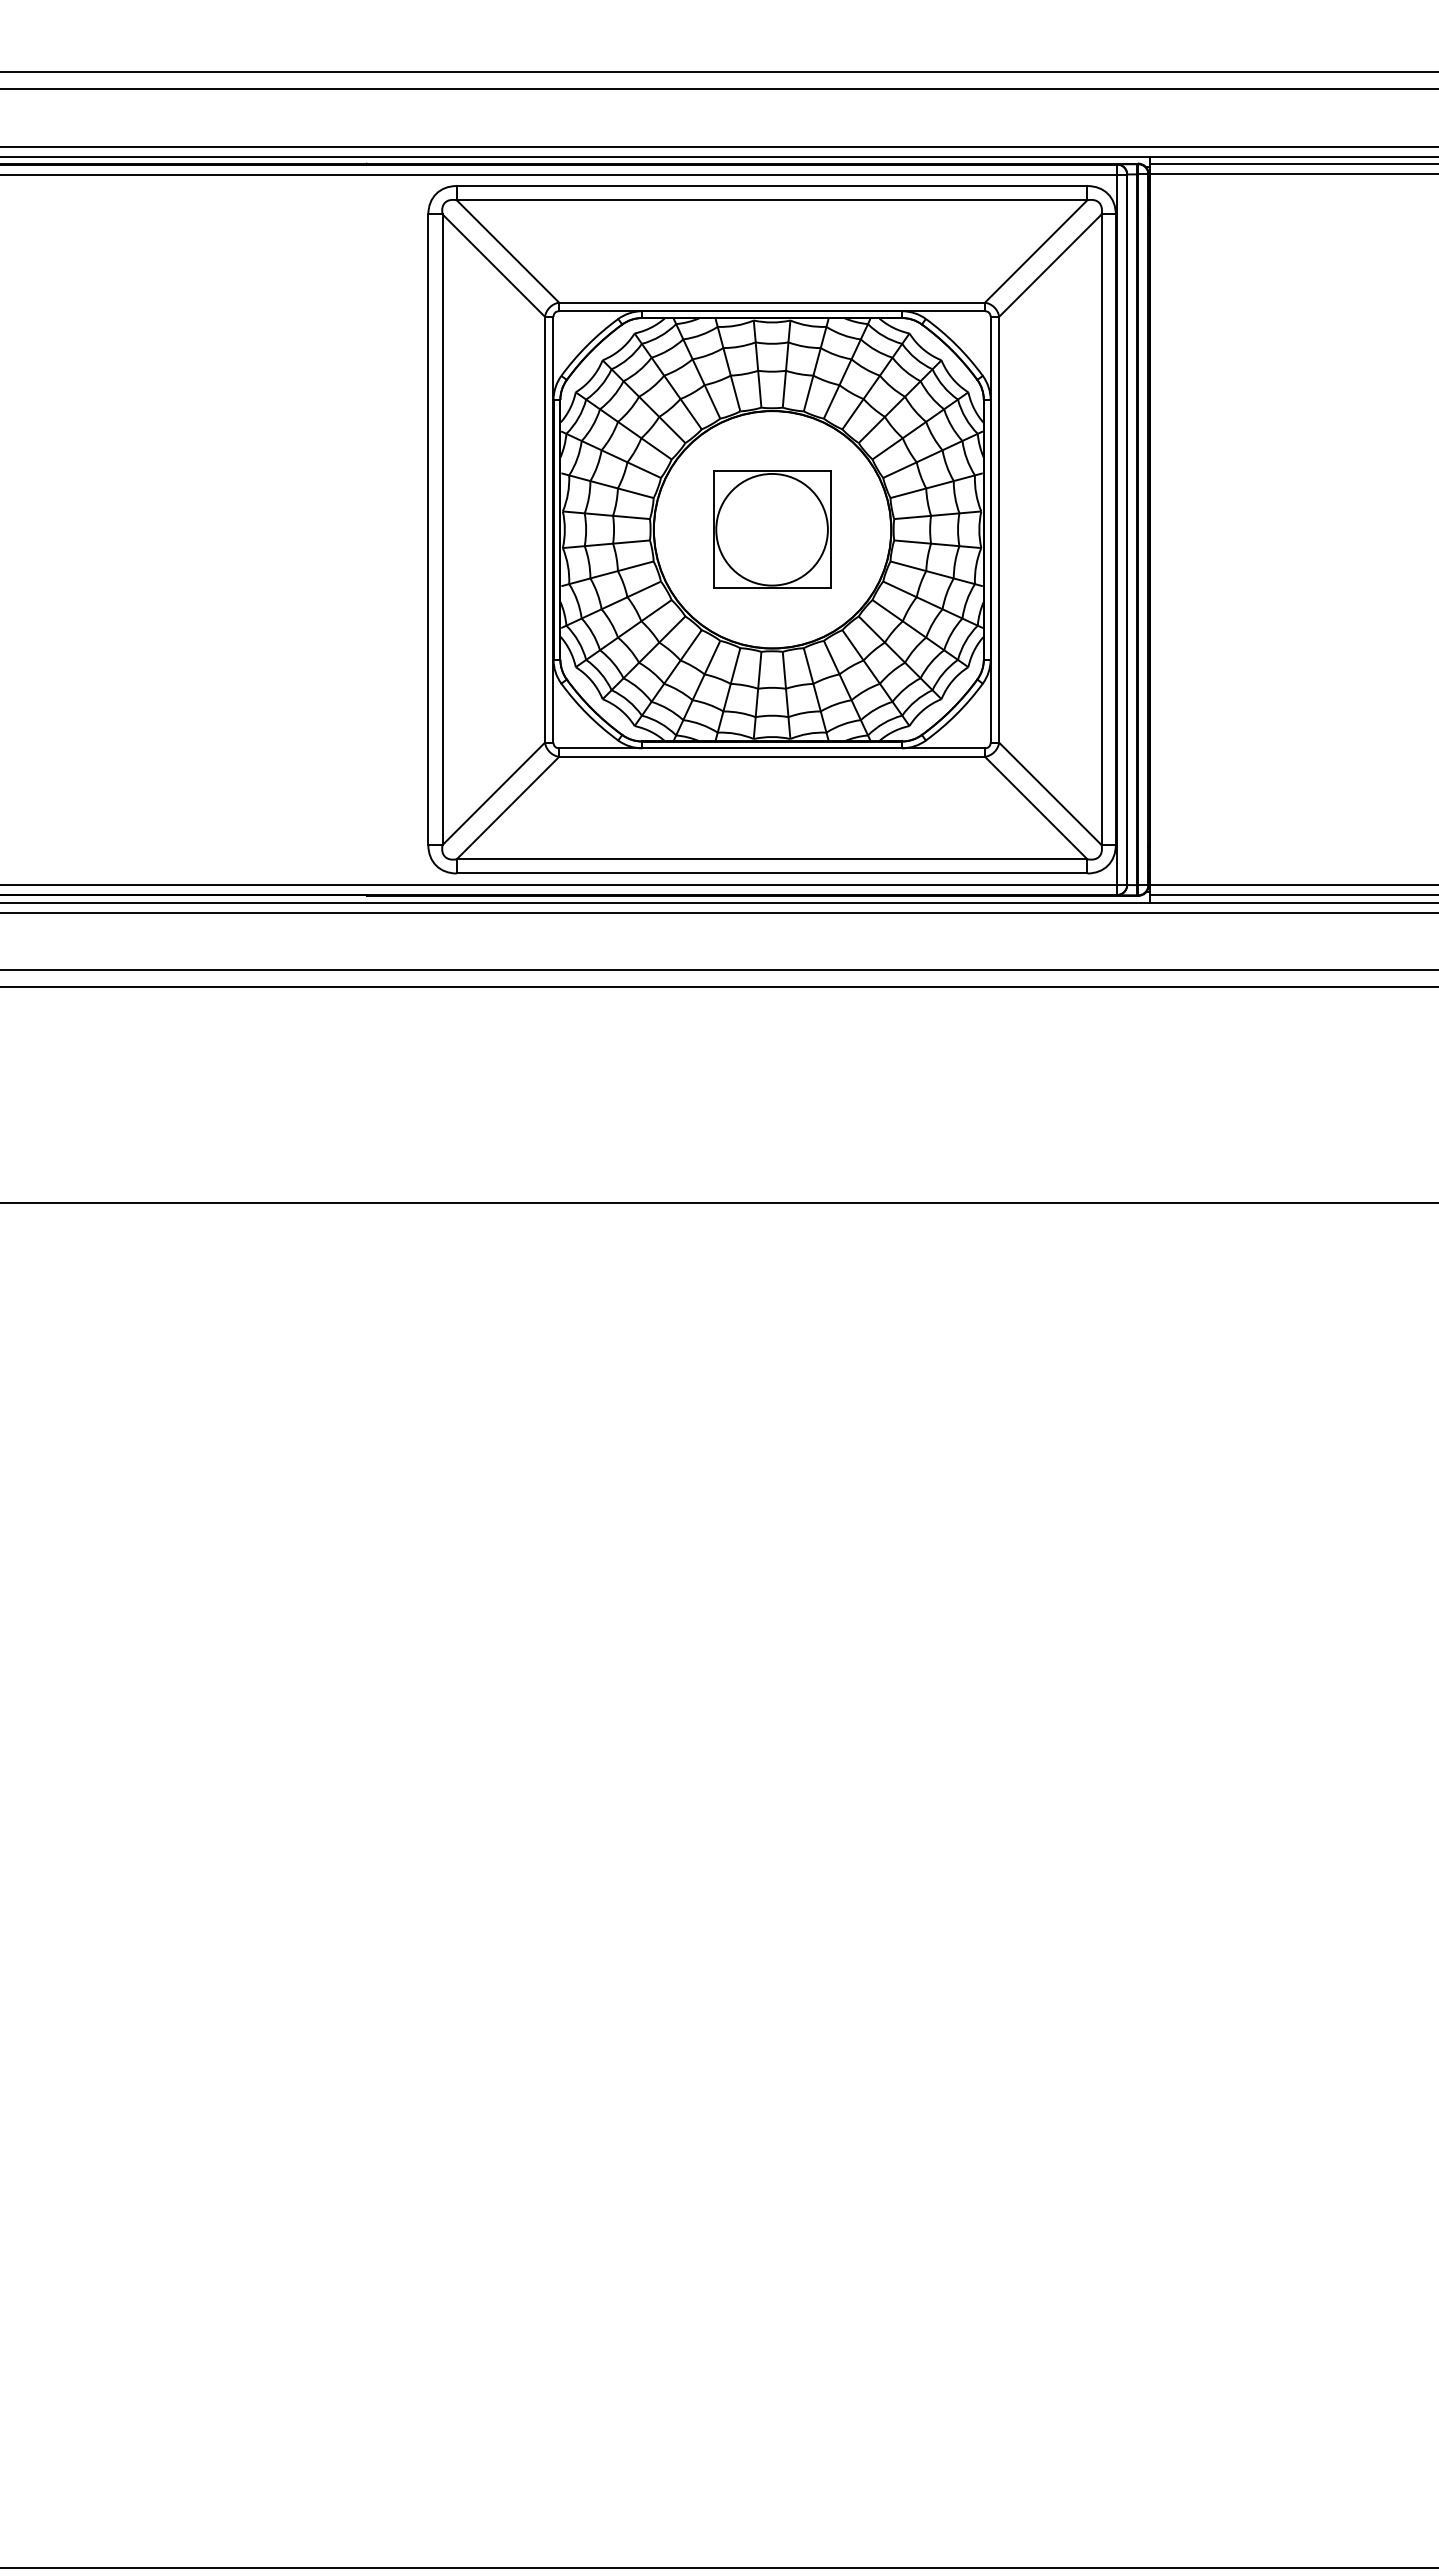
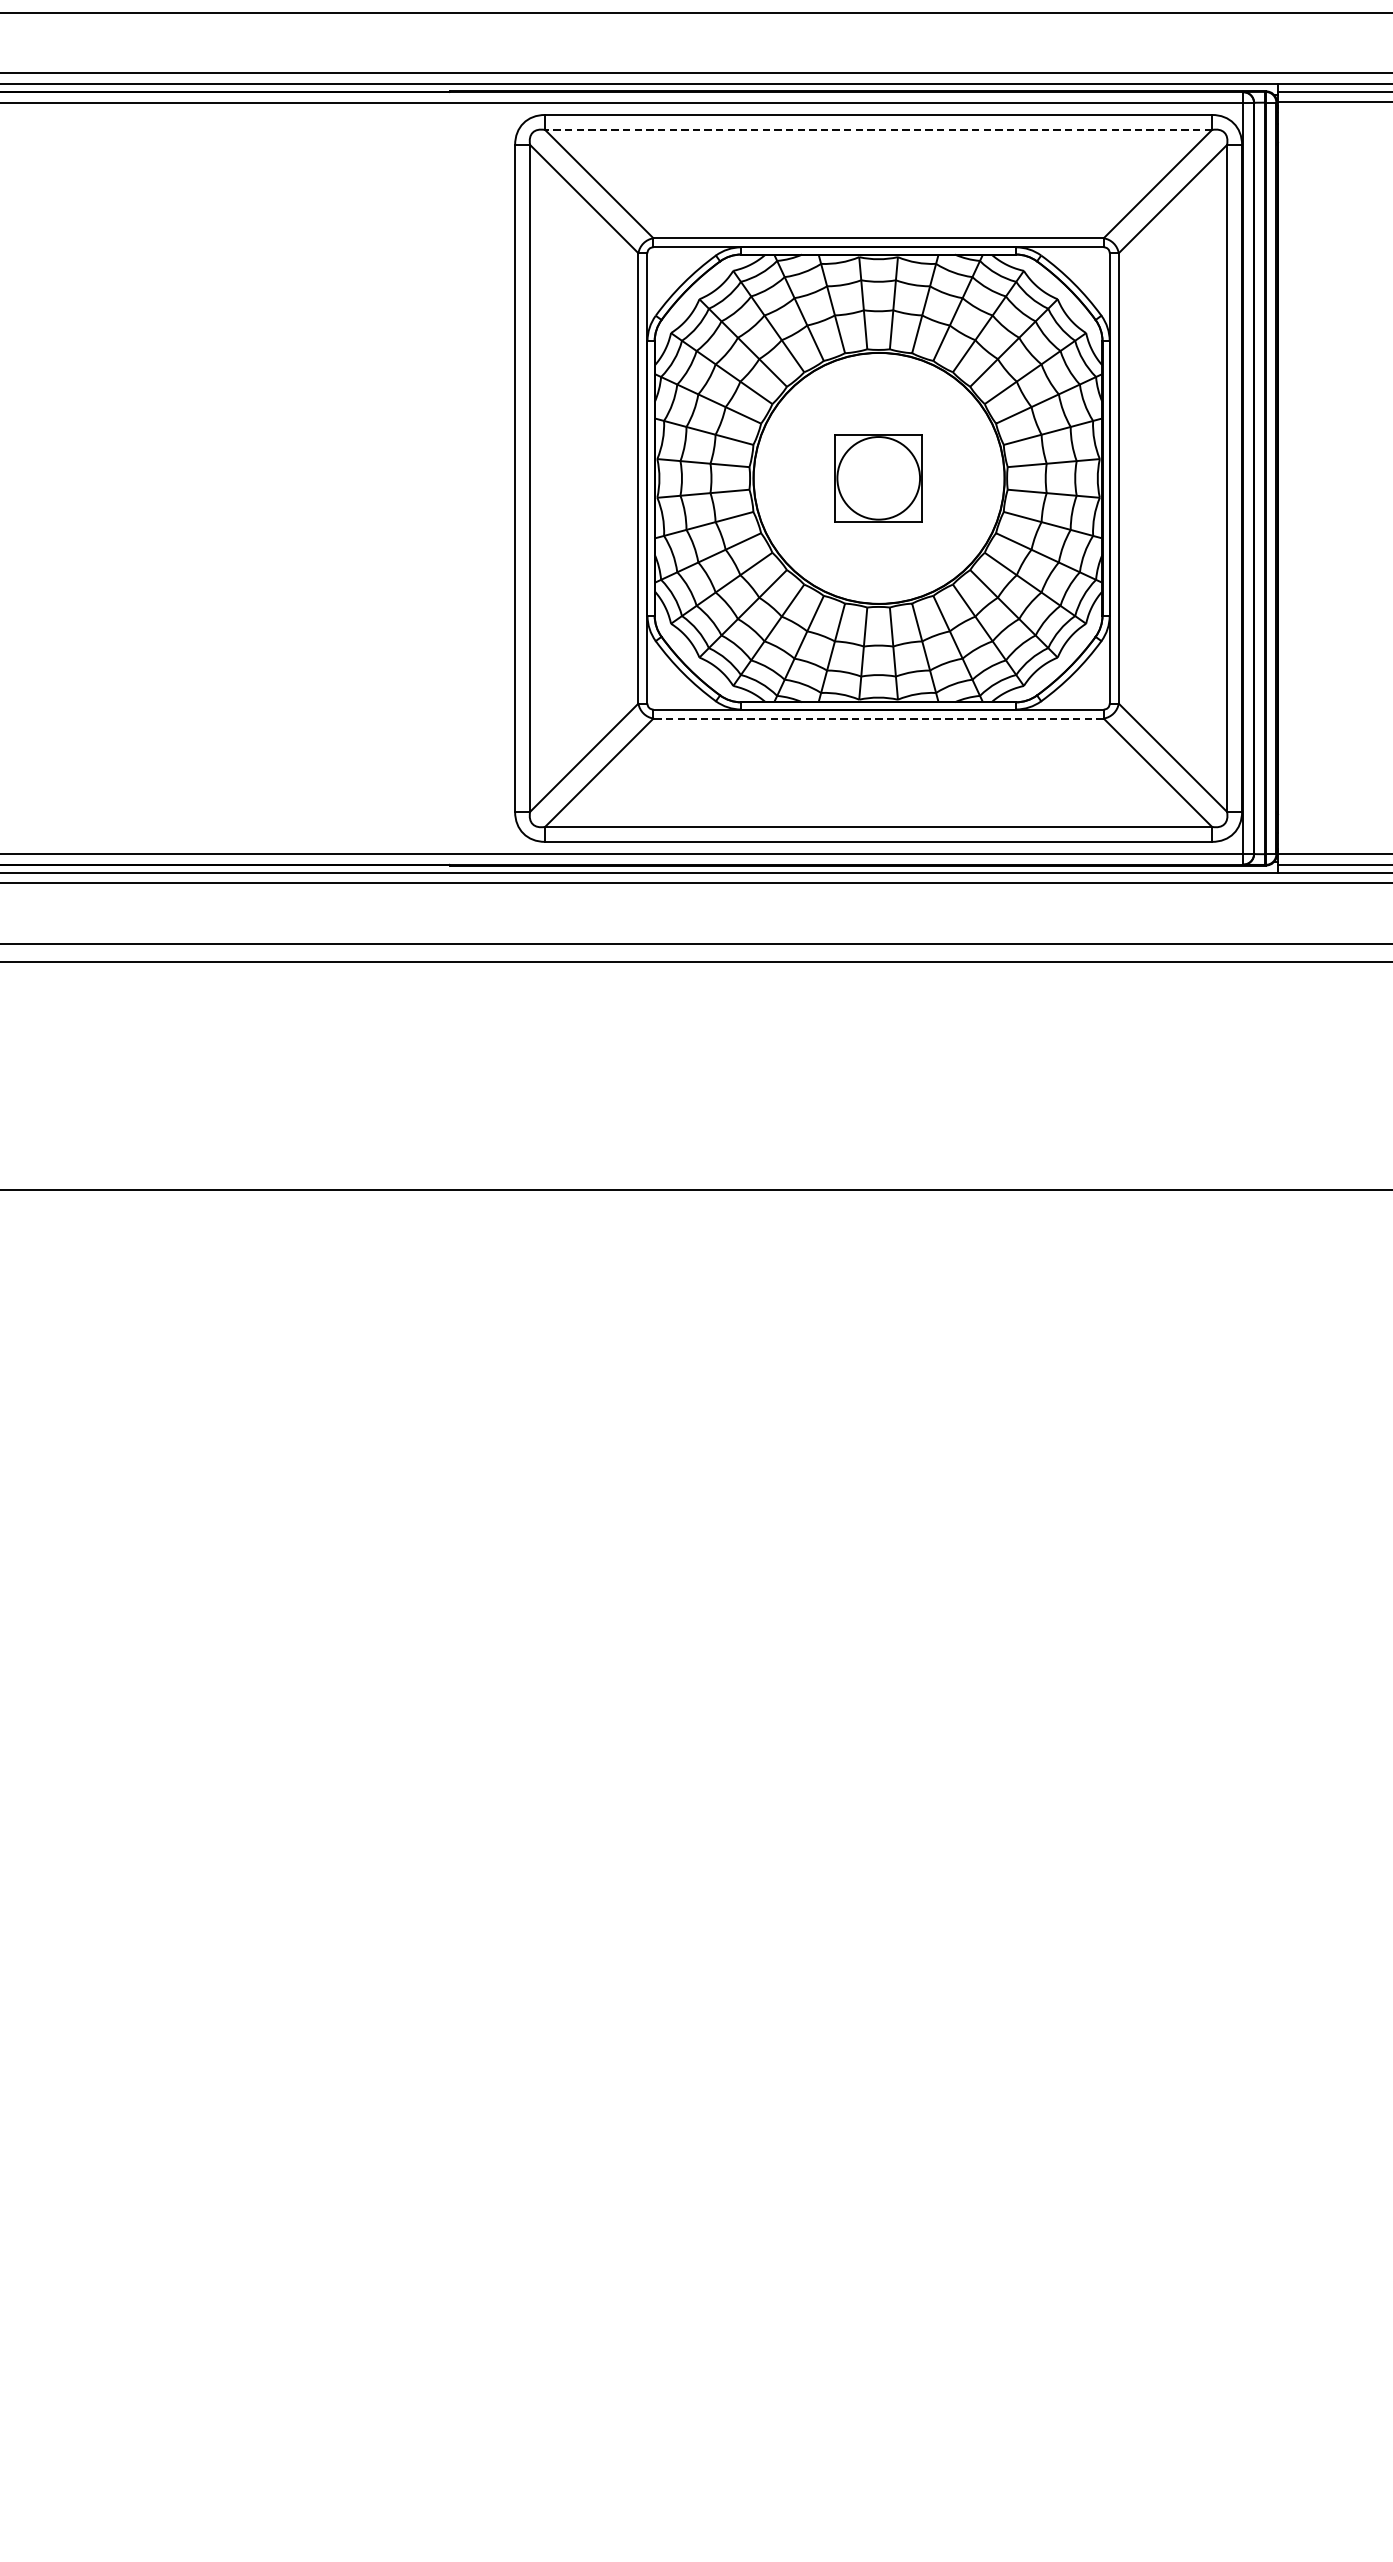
line: (771, 200) -> (877, 130), solid -> dashed
part: (772, 529) -> (879, 478), size x0.7
line: (772, 756) -> (879, 718), solid -> dashed

